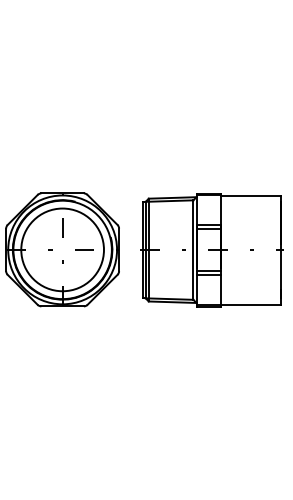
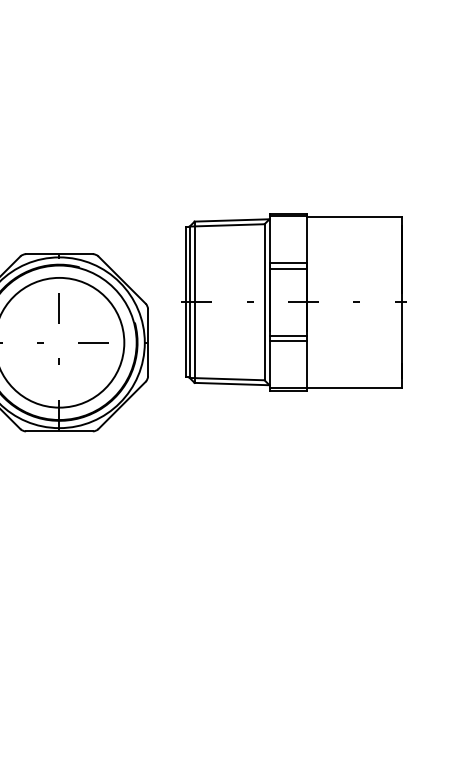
part: (211, 250) -> (292, 302), moved

